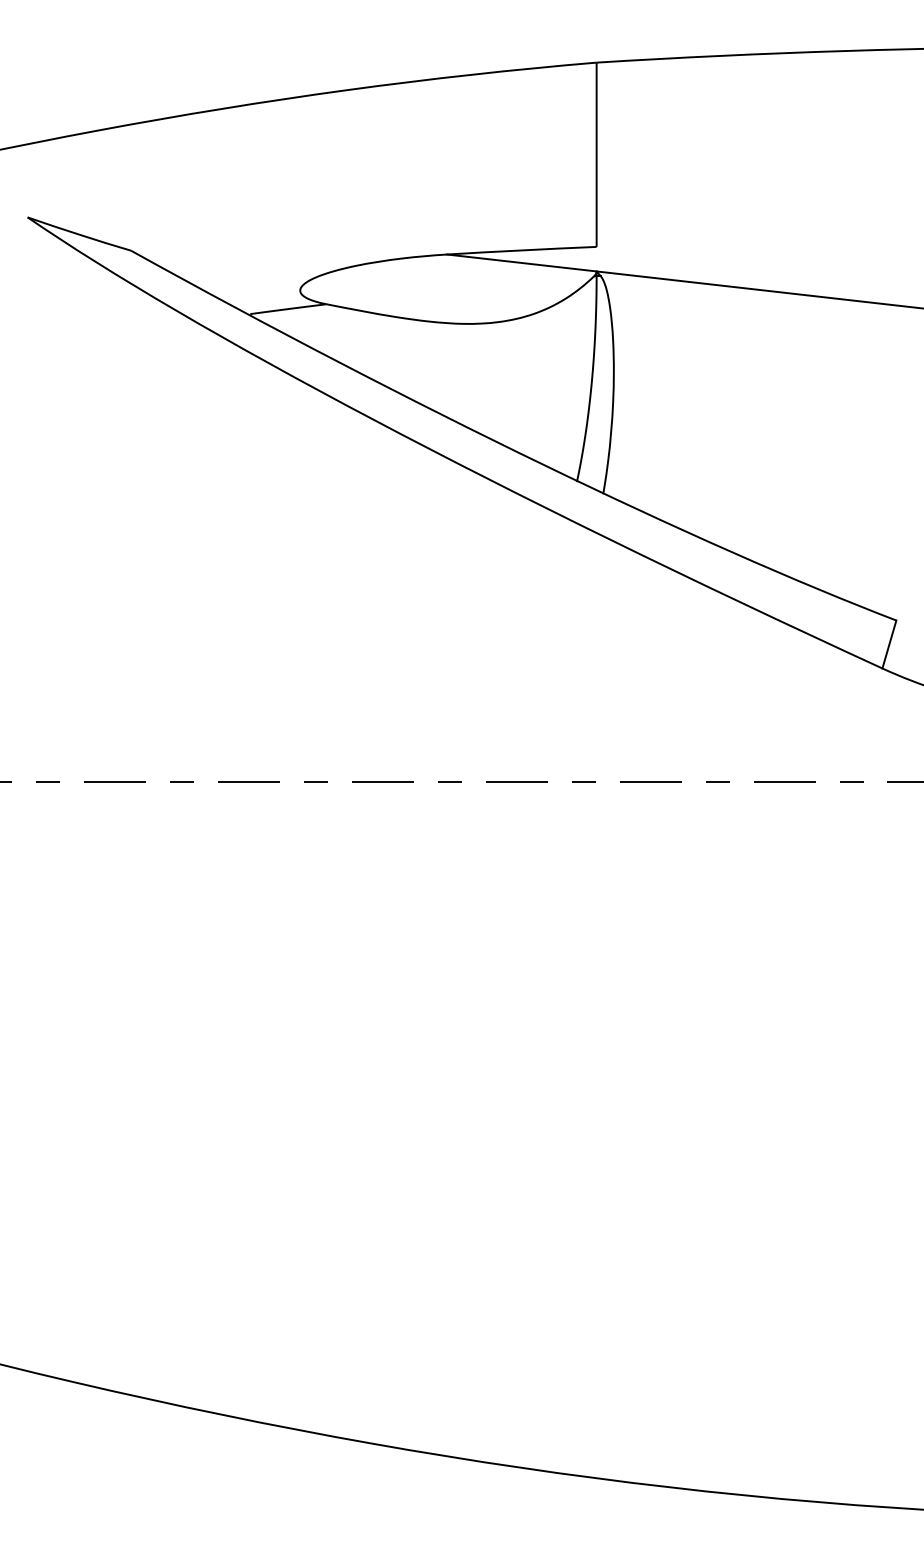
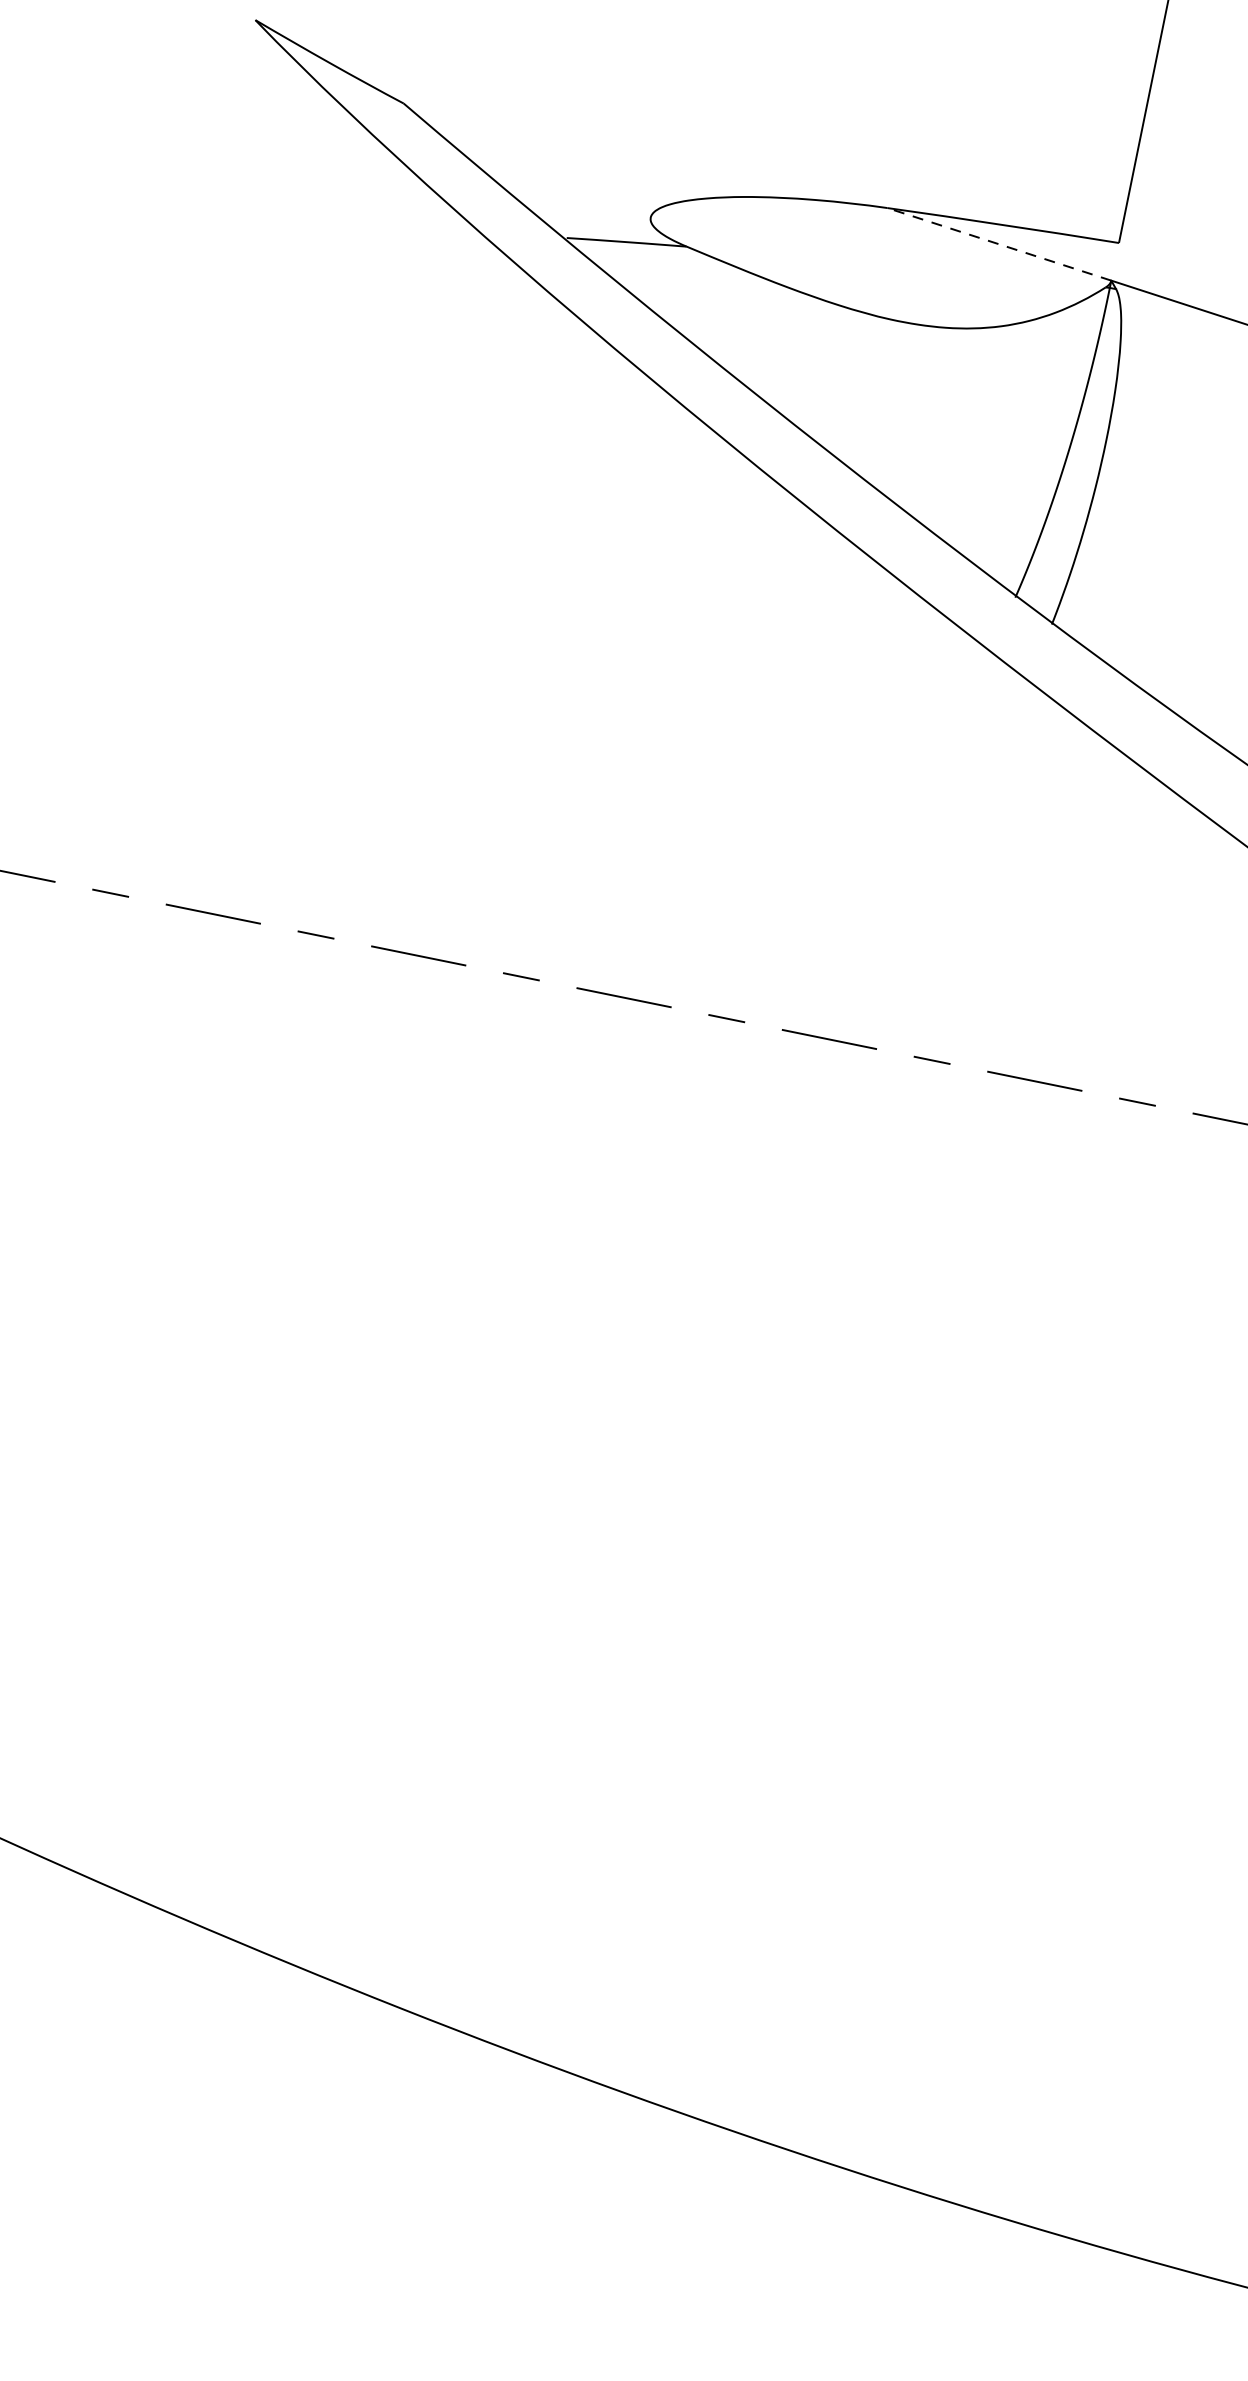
line: (521, 262) -> (998, 243), solid -> dashed

